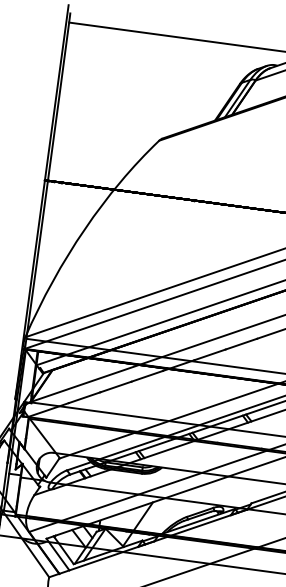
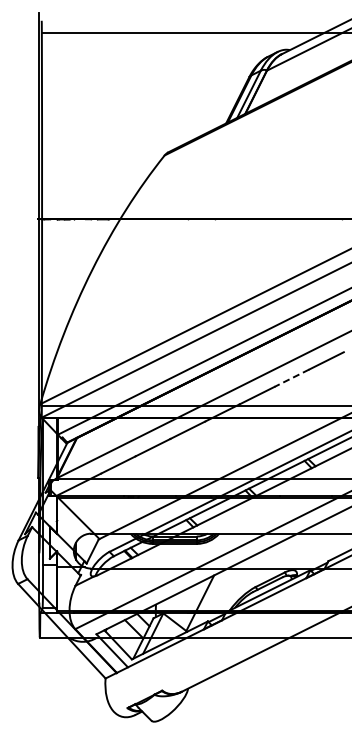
line: (241, 344) -> (291, 378), solid -> dashed

